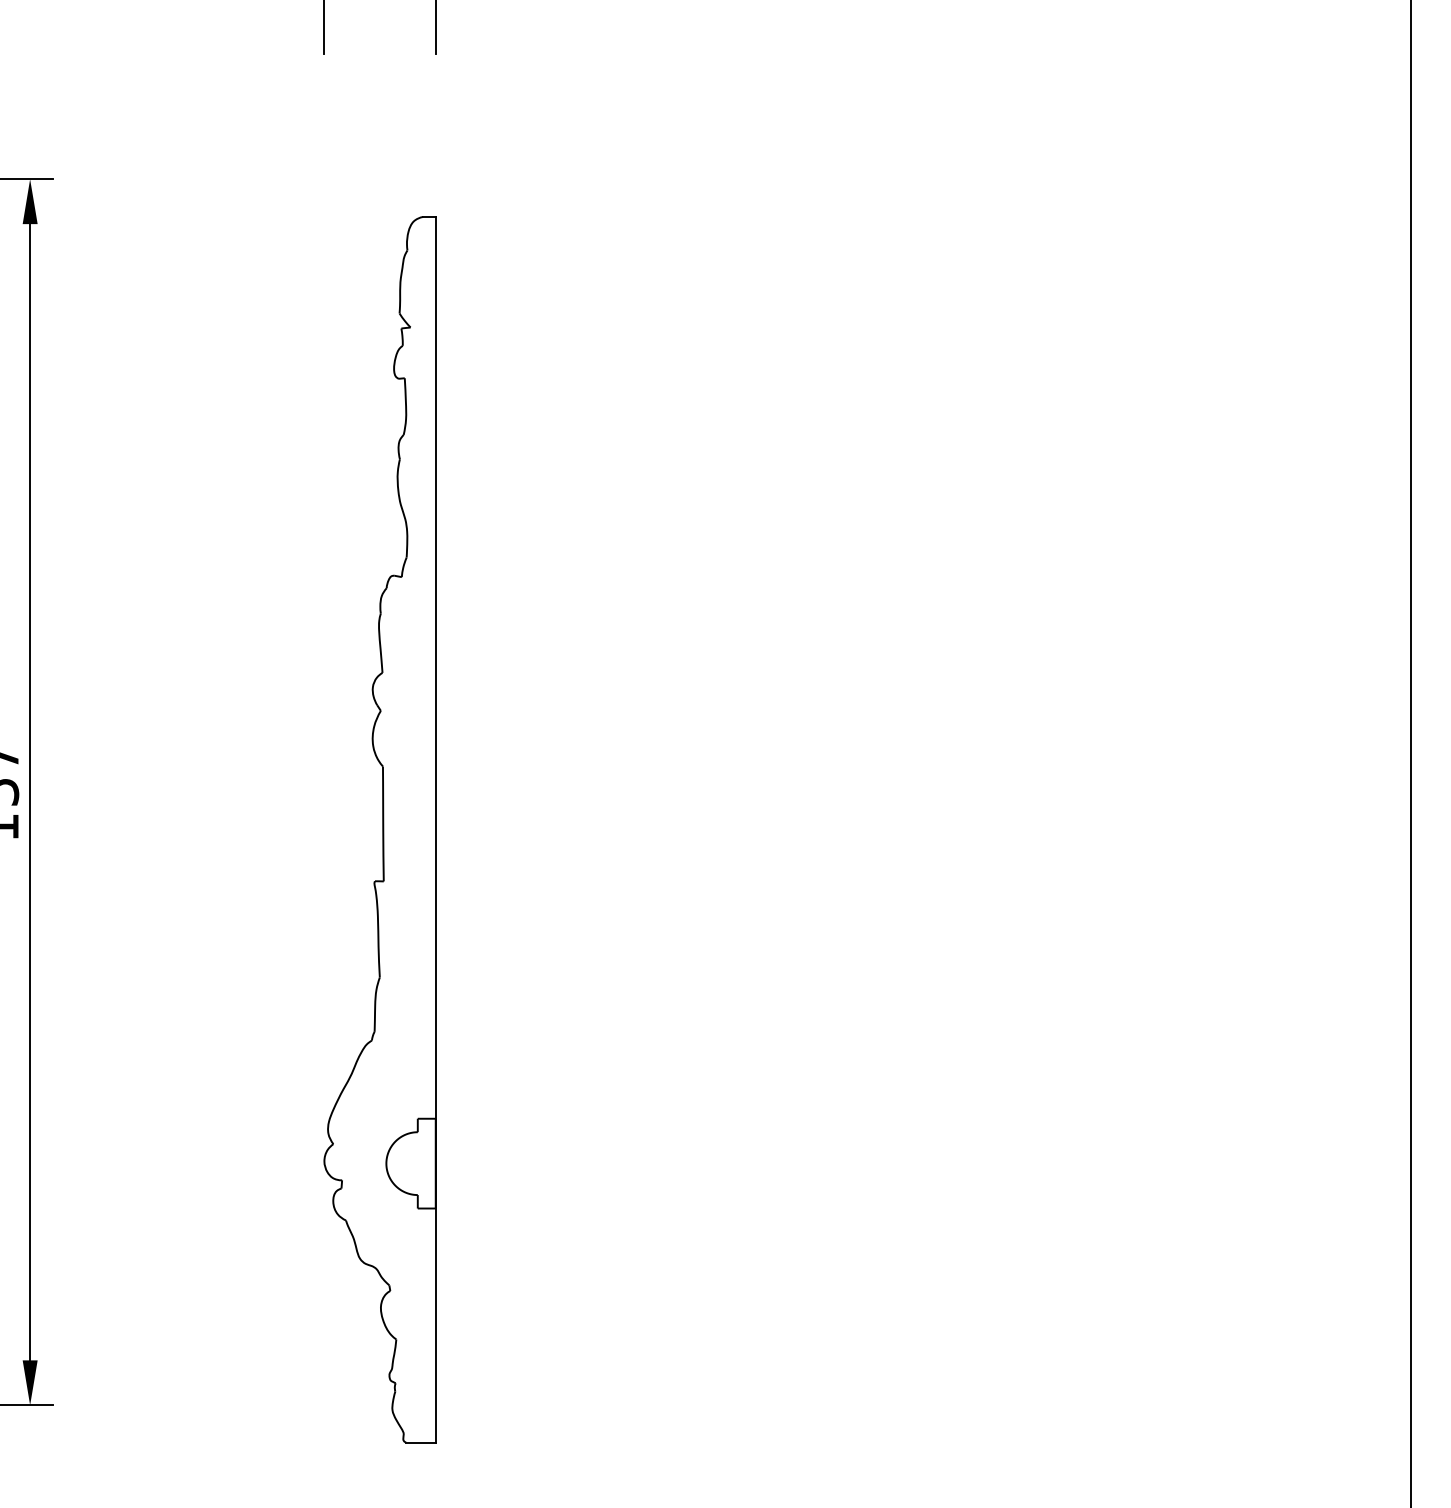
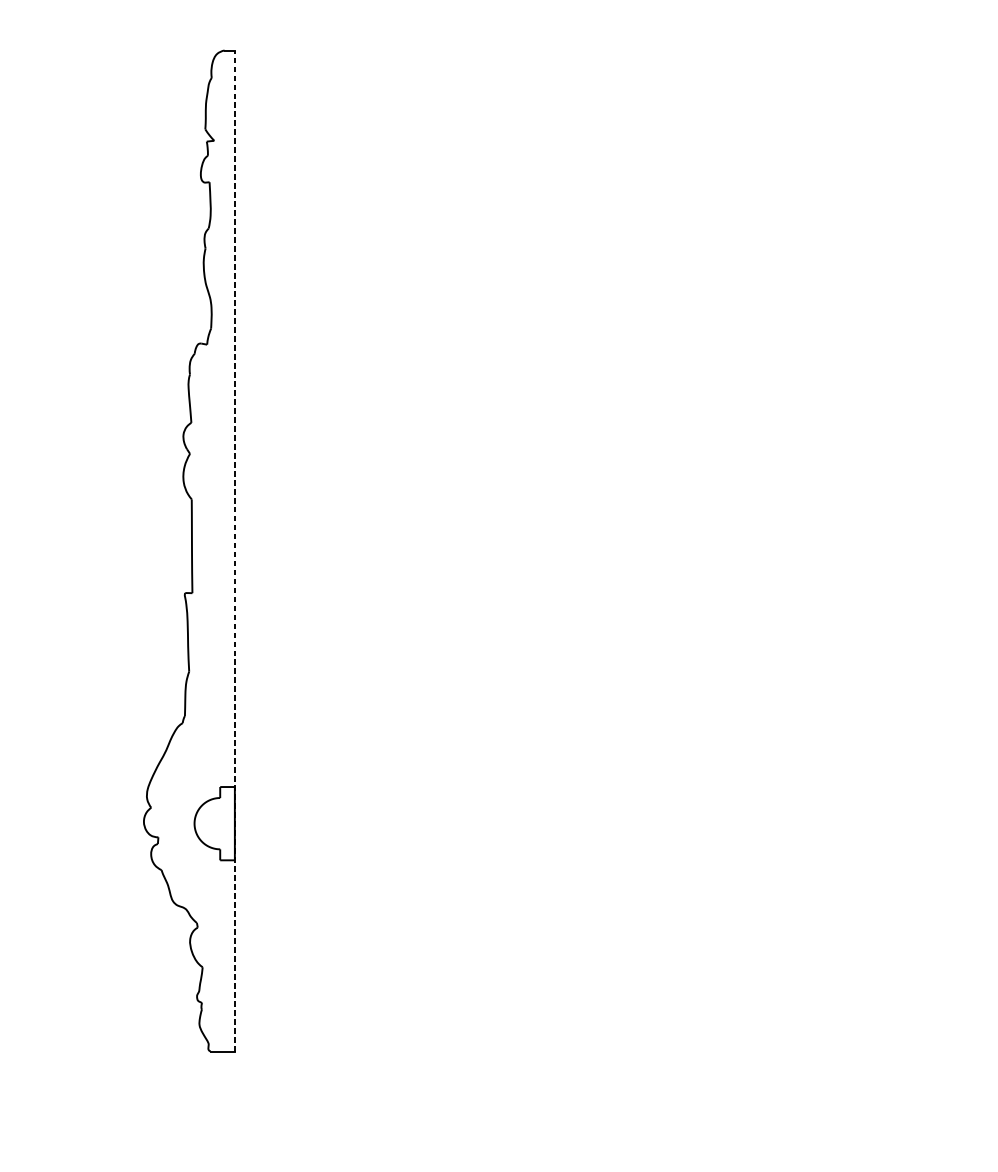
line: (435, 829) -> (234, 550), solid -> dashed

